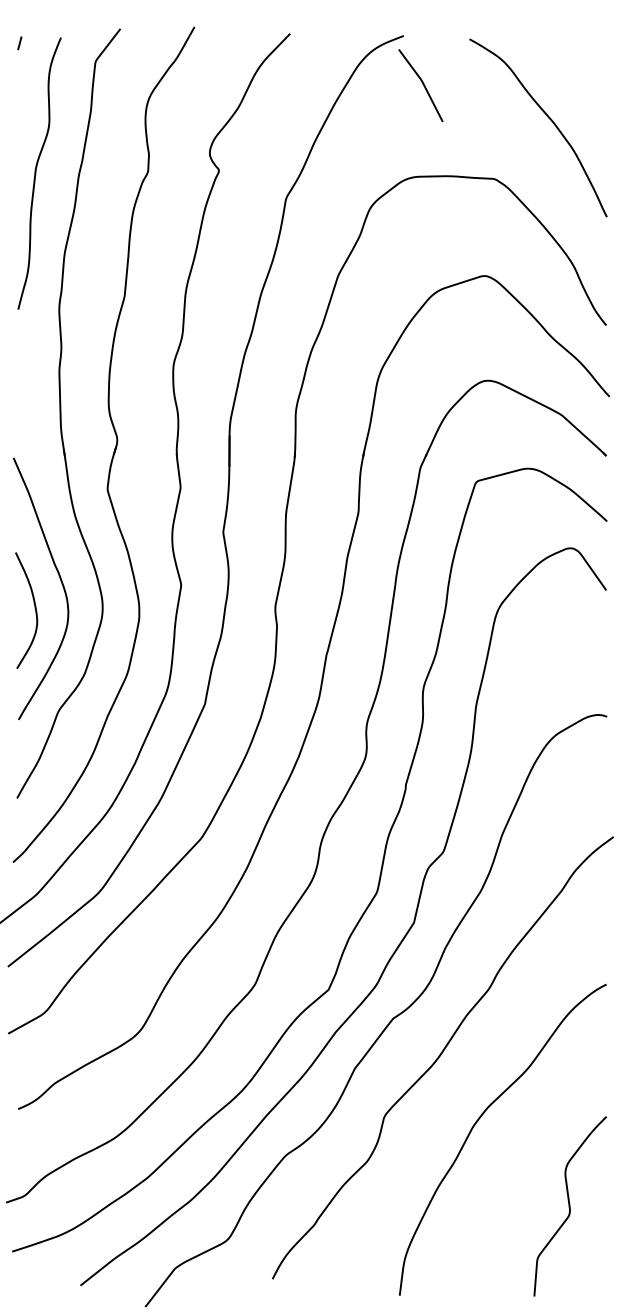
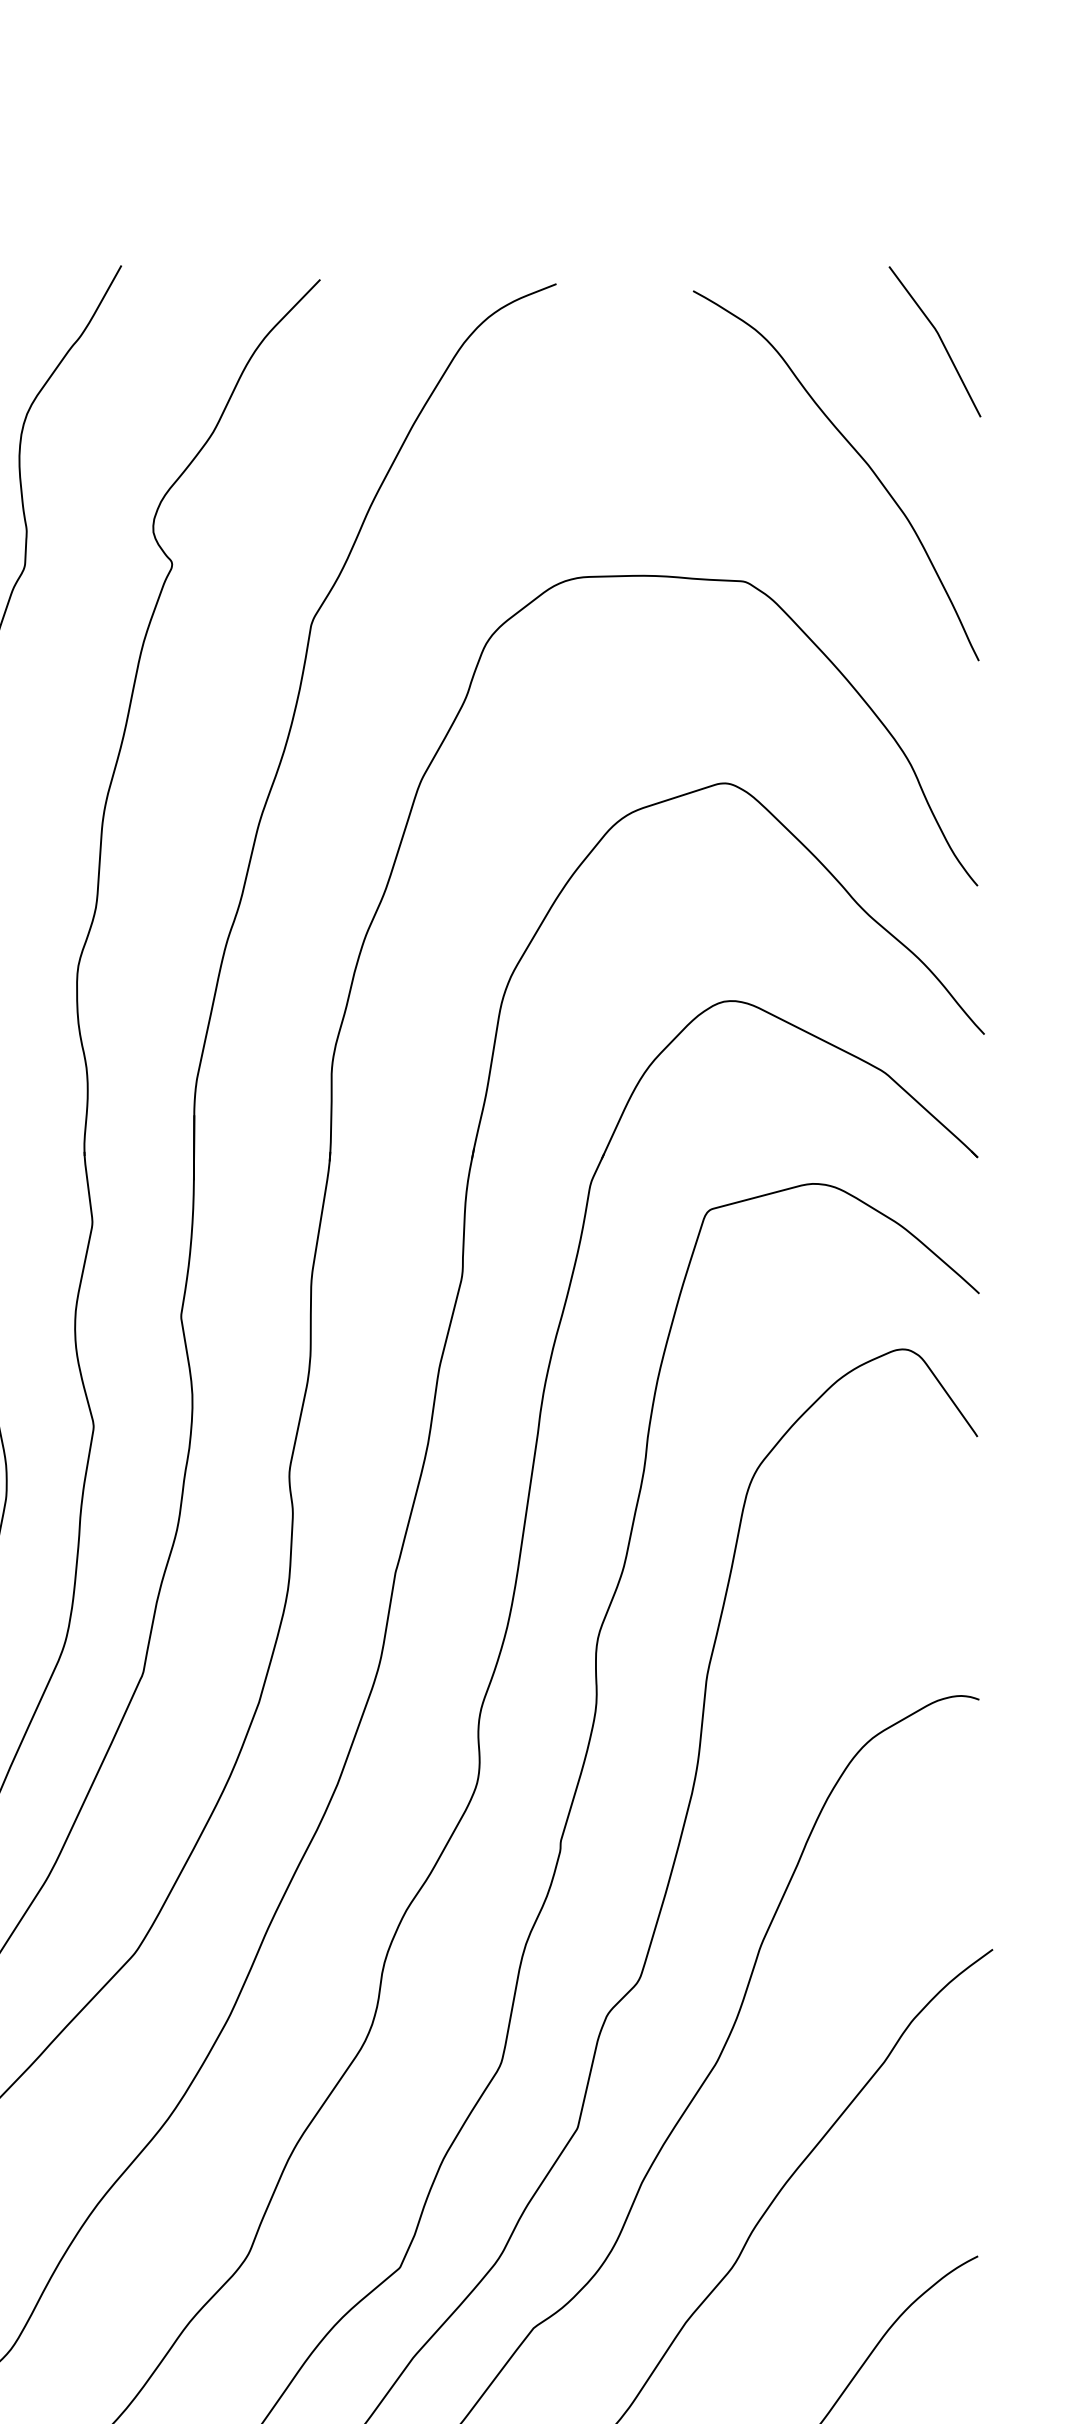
curve: (422, 84) -> (938, 339), moved

